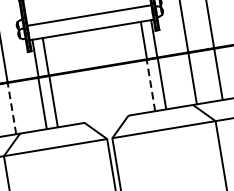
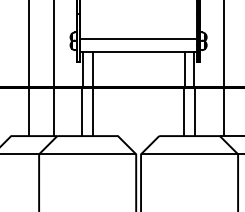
line: (151, 85) -> (184, 111), dashed -> solid
line: (11, 108) -> (53, 111), dashed -> solid

